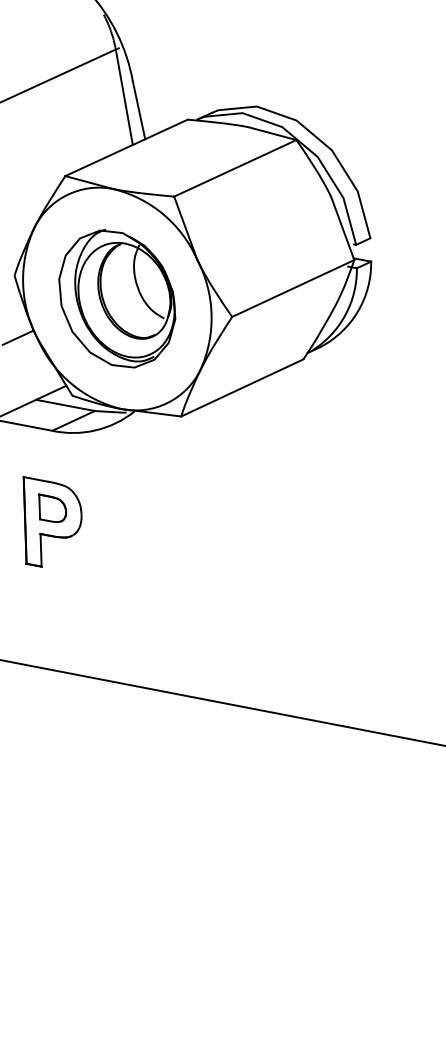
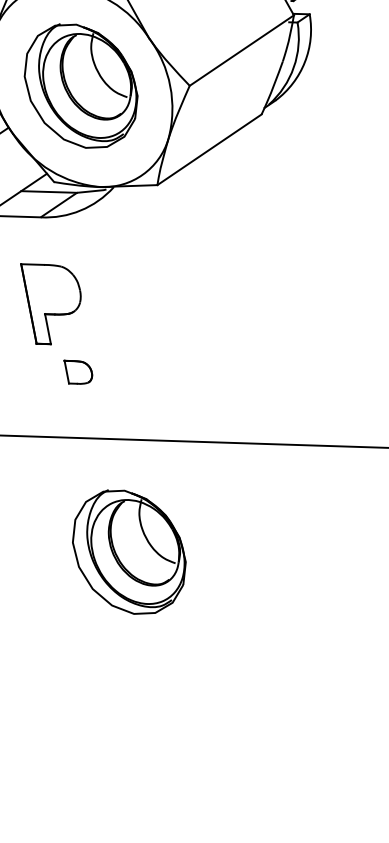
part: (52, 507) -> (78, 370), moved
part: (89, 799) -> (129, 551), added

